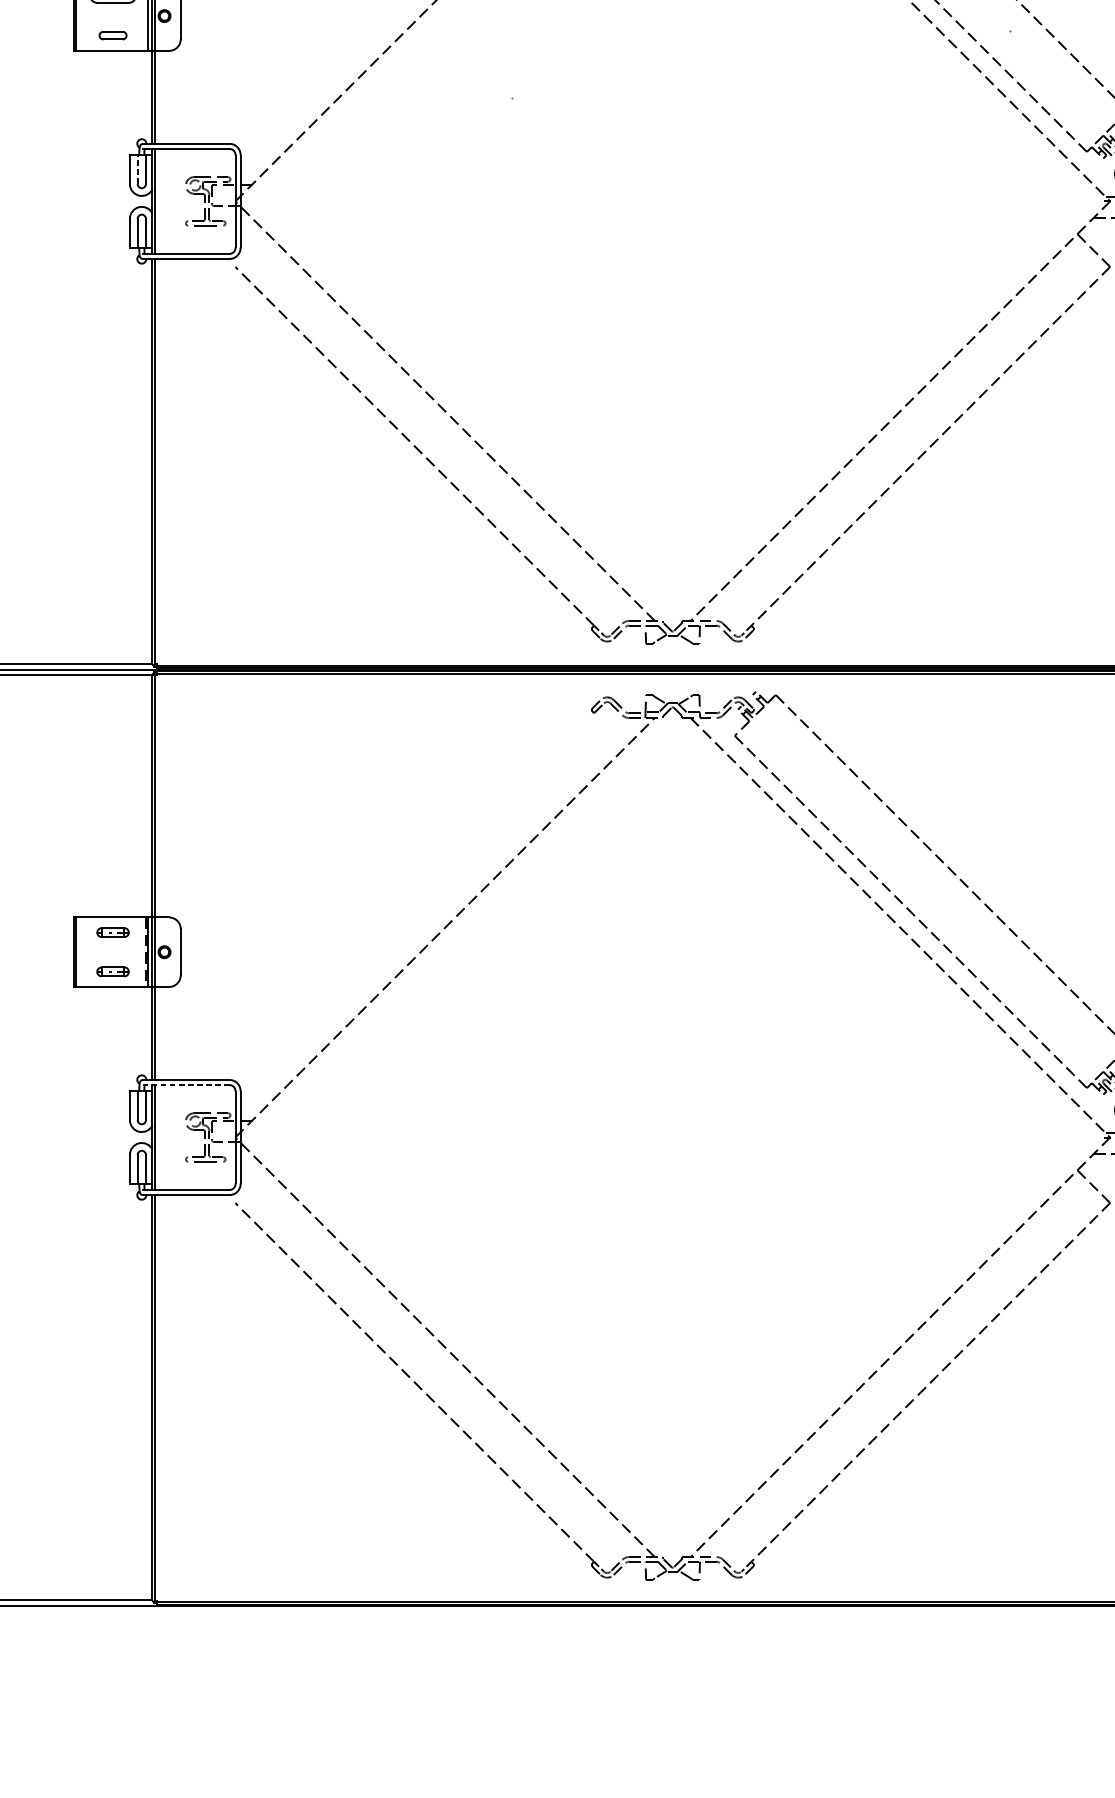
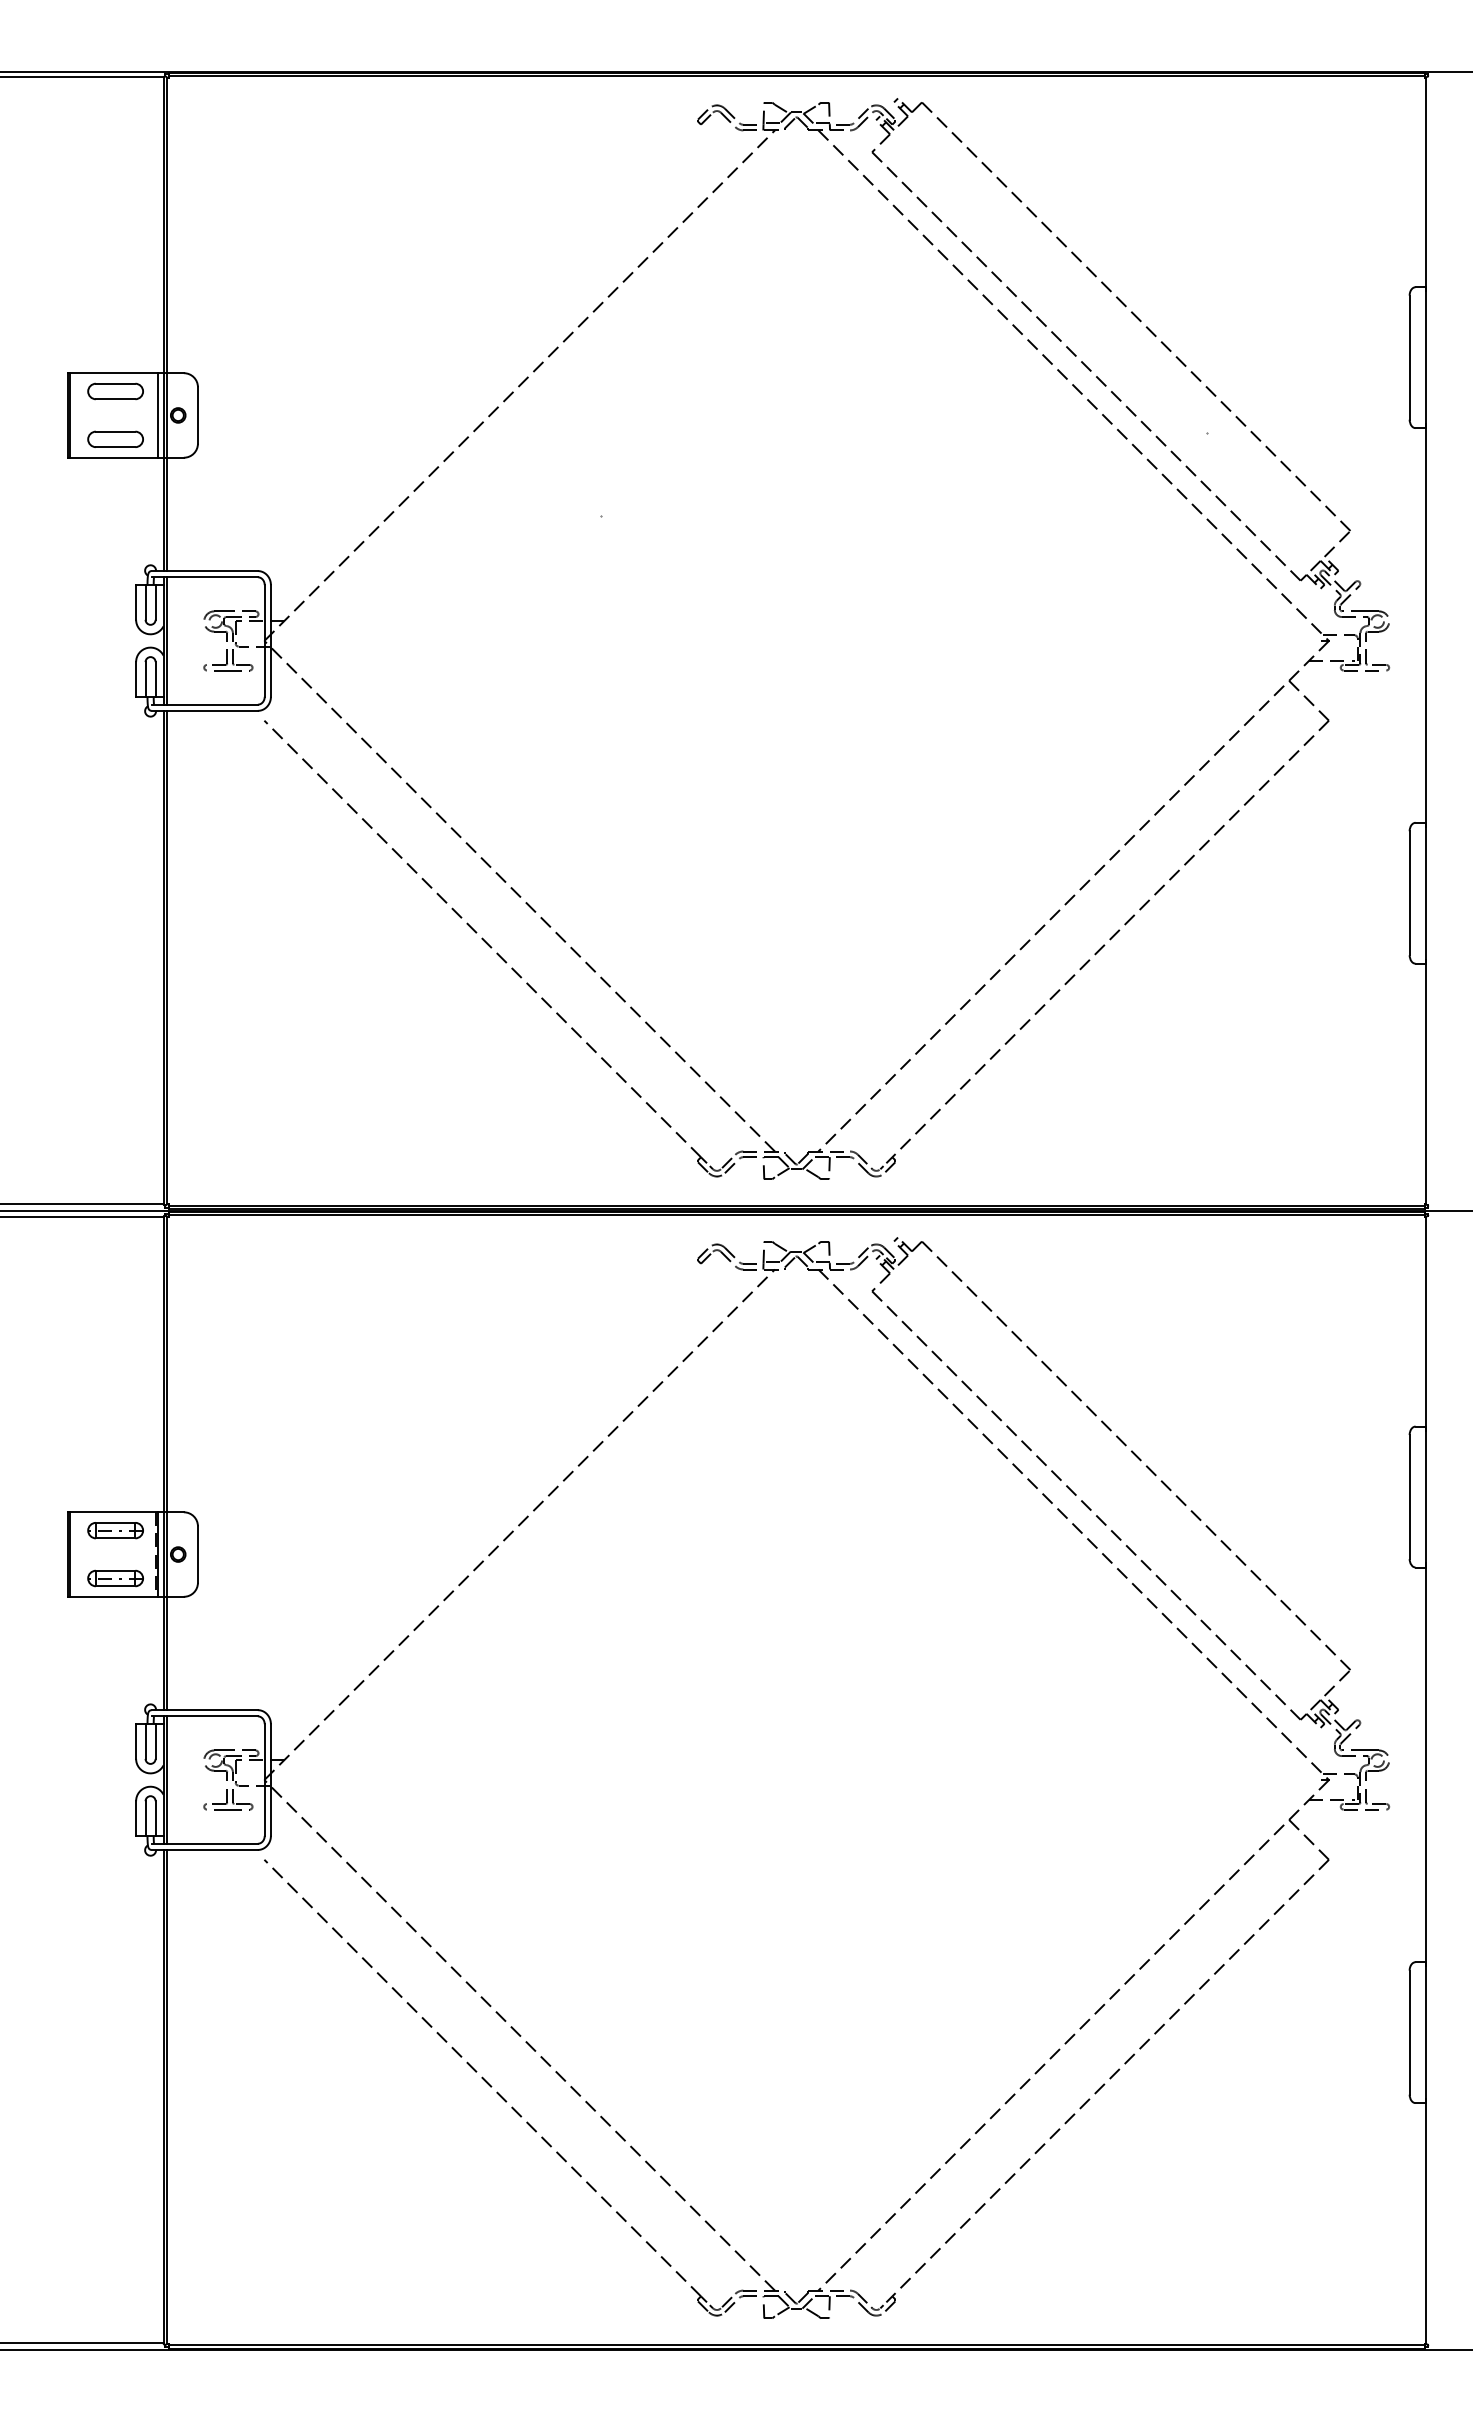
part: (112, 35) -> (115, 438), size x1.67
line: (137, 168) -> (145, 601), dashed -> solid
part: (112, 932) -> (115, 1530), size x1.43
part: (112, 971) -> (115, 1578), size x1.43
line: (186, 1085) -> (205, 1716), dashed -> solid

